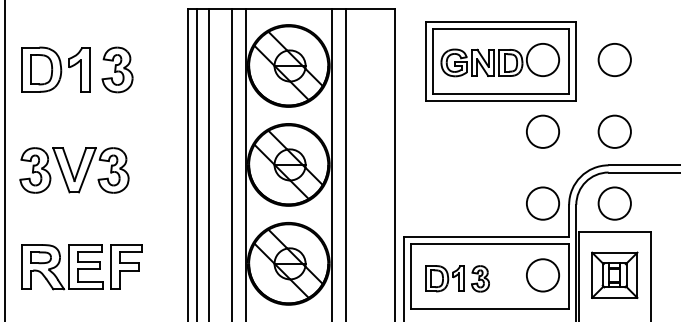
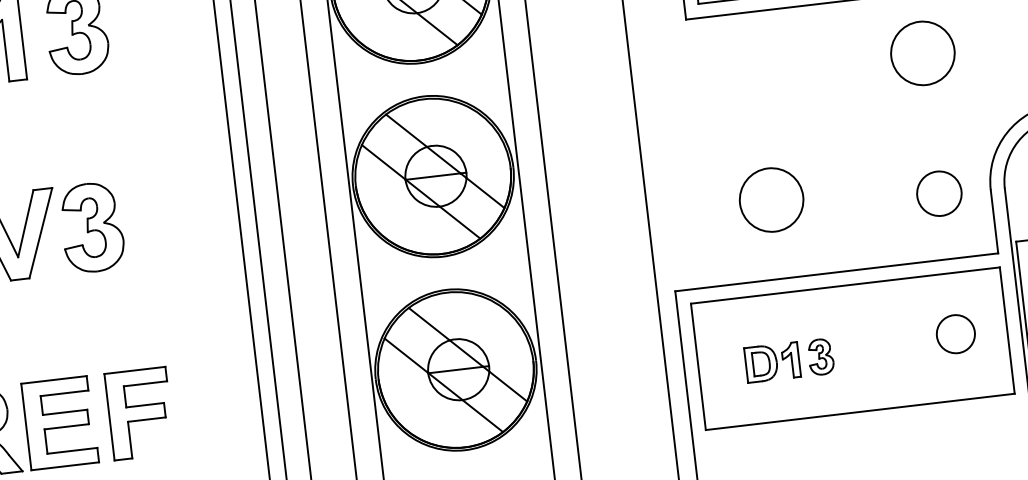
circle: (457, 196) -> (770, 199), added
circle: (542, 203) -> (938, 193), size x0.7
circle: (542, 275) -> (954, 334), size x0.6
part: (457, 278) -> (789, 359), size x0.7

